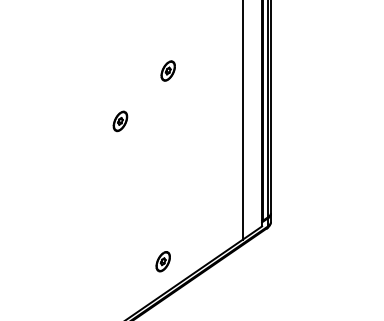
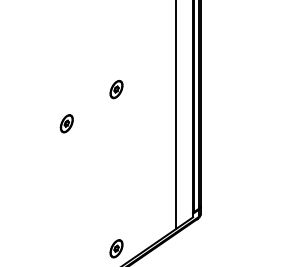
part: (167, 70) -> (115, 89), moved
part: (162, 261) -> (115, 248), moved

